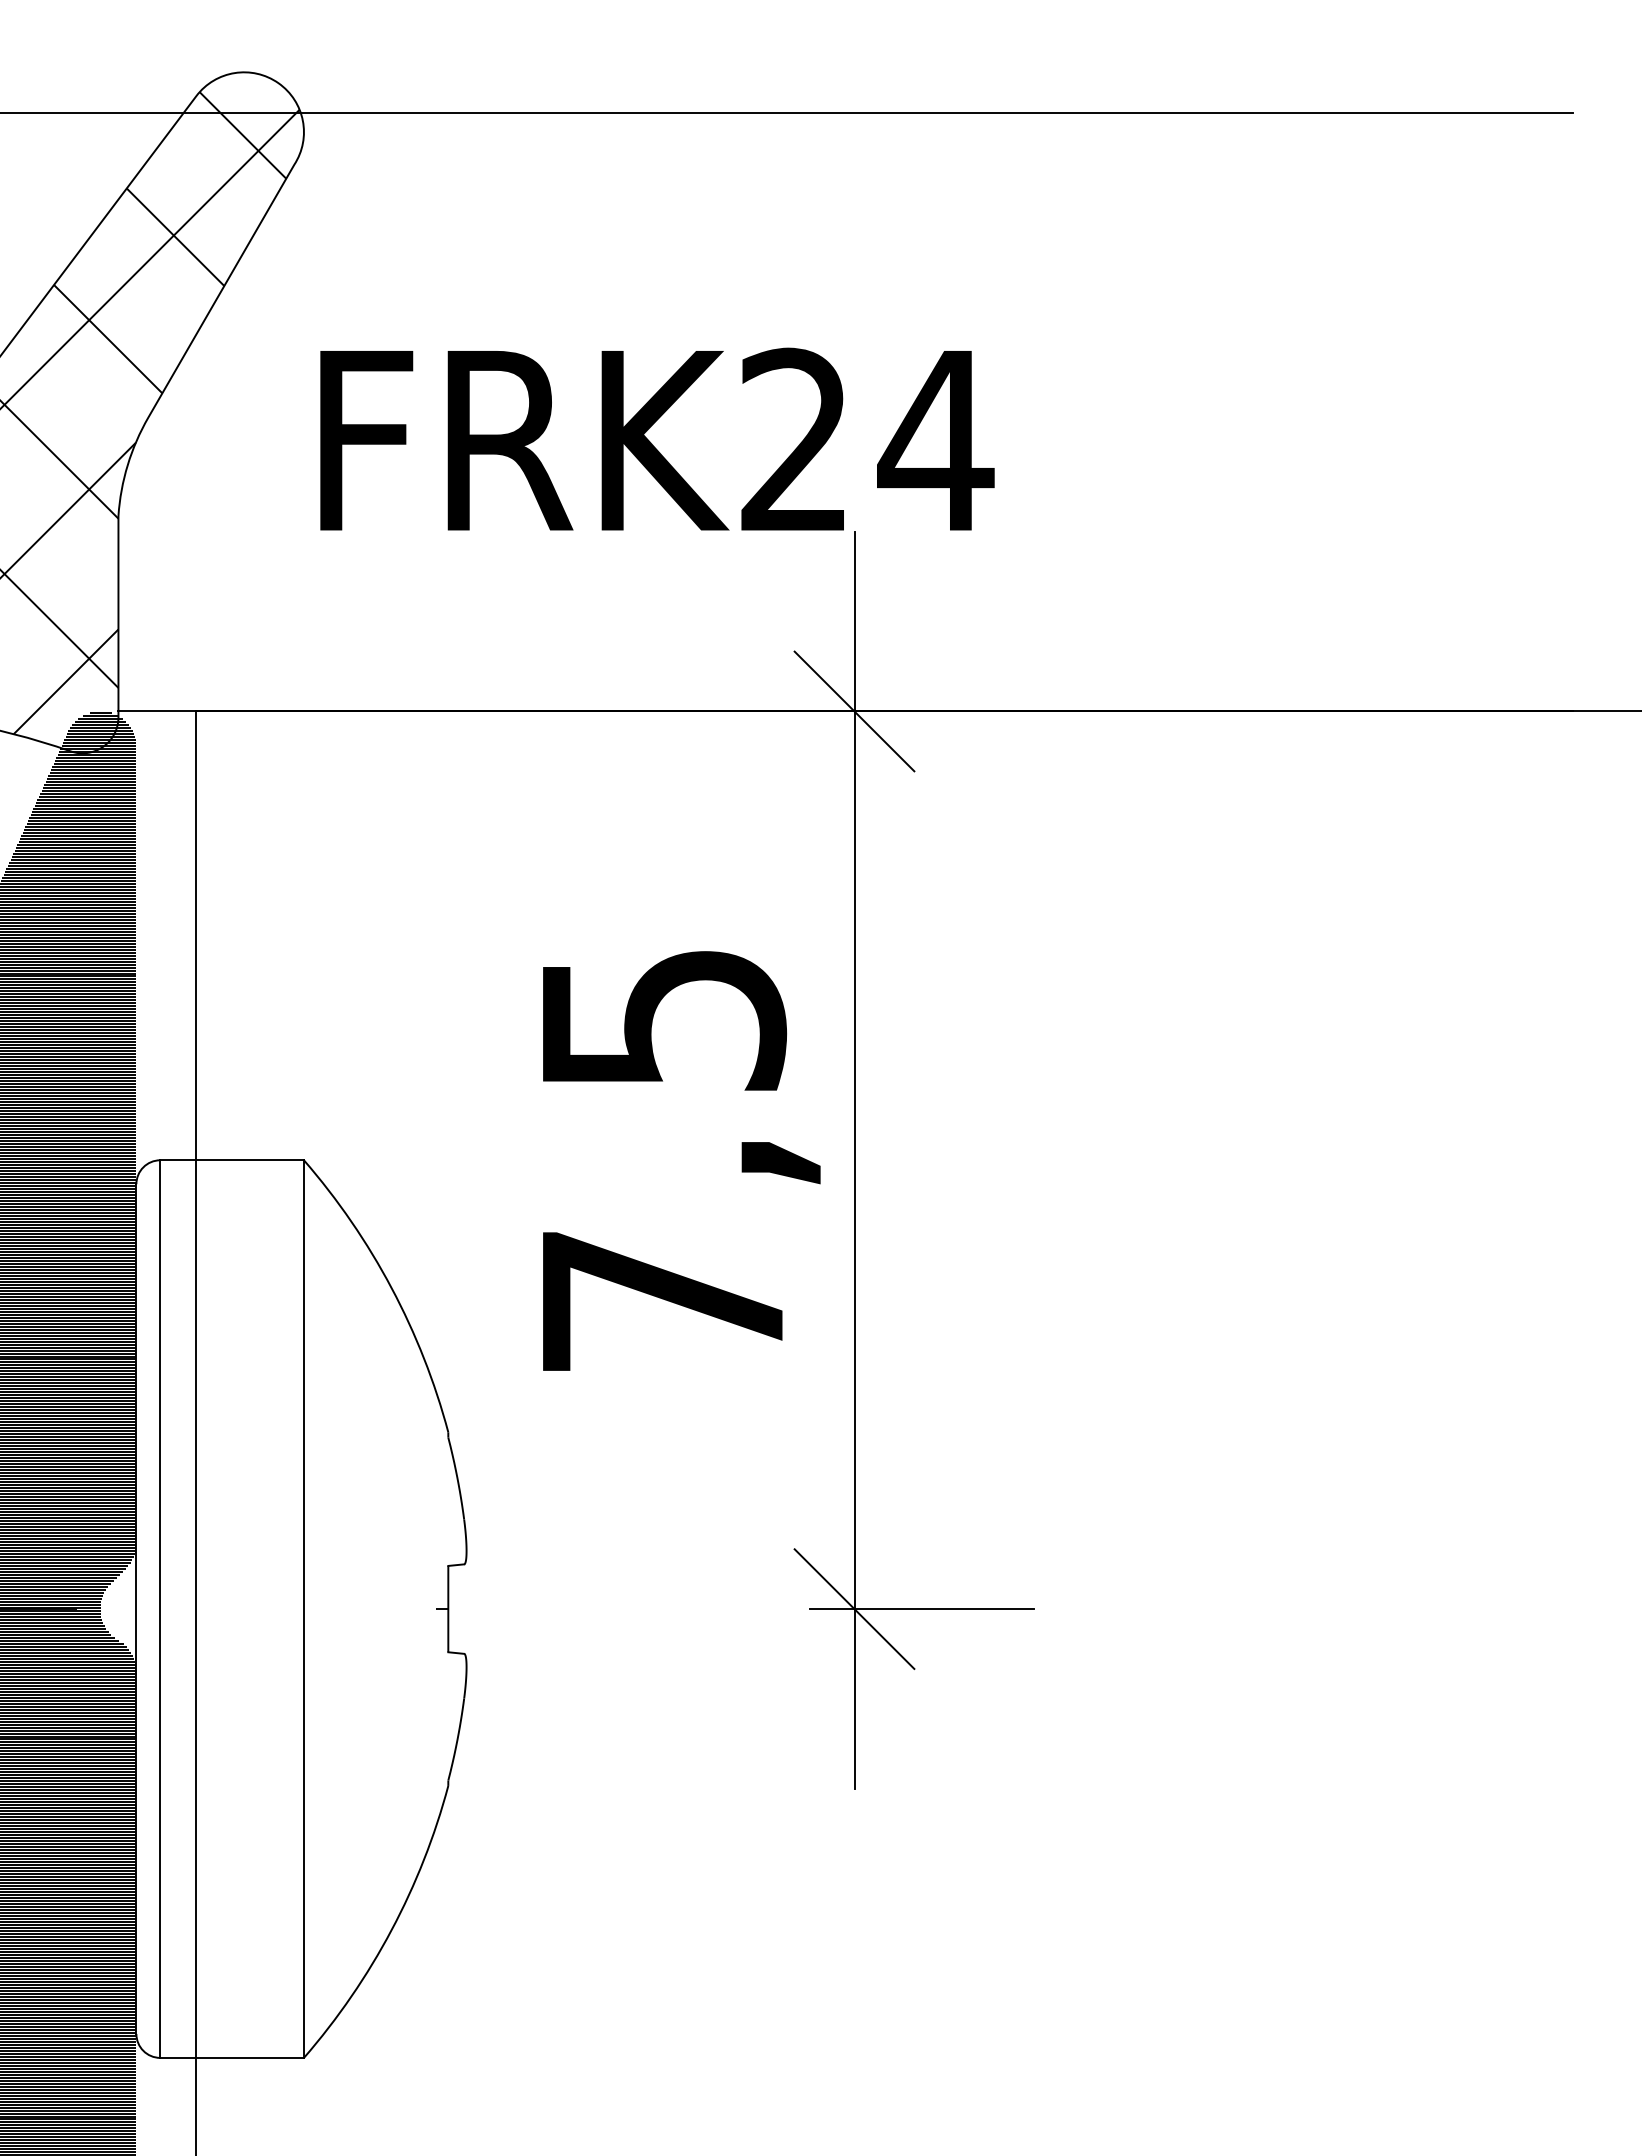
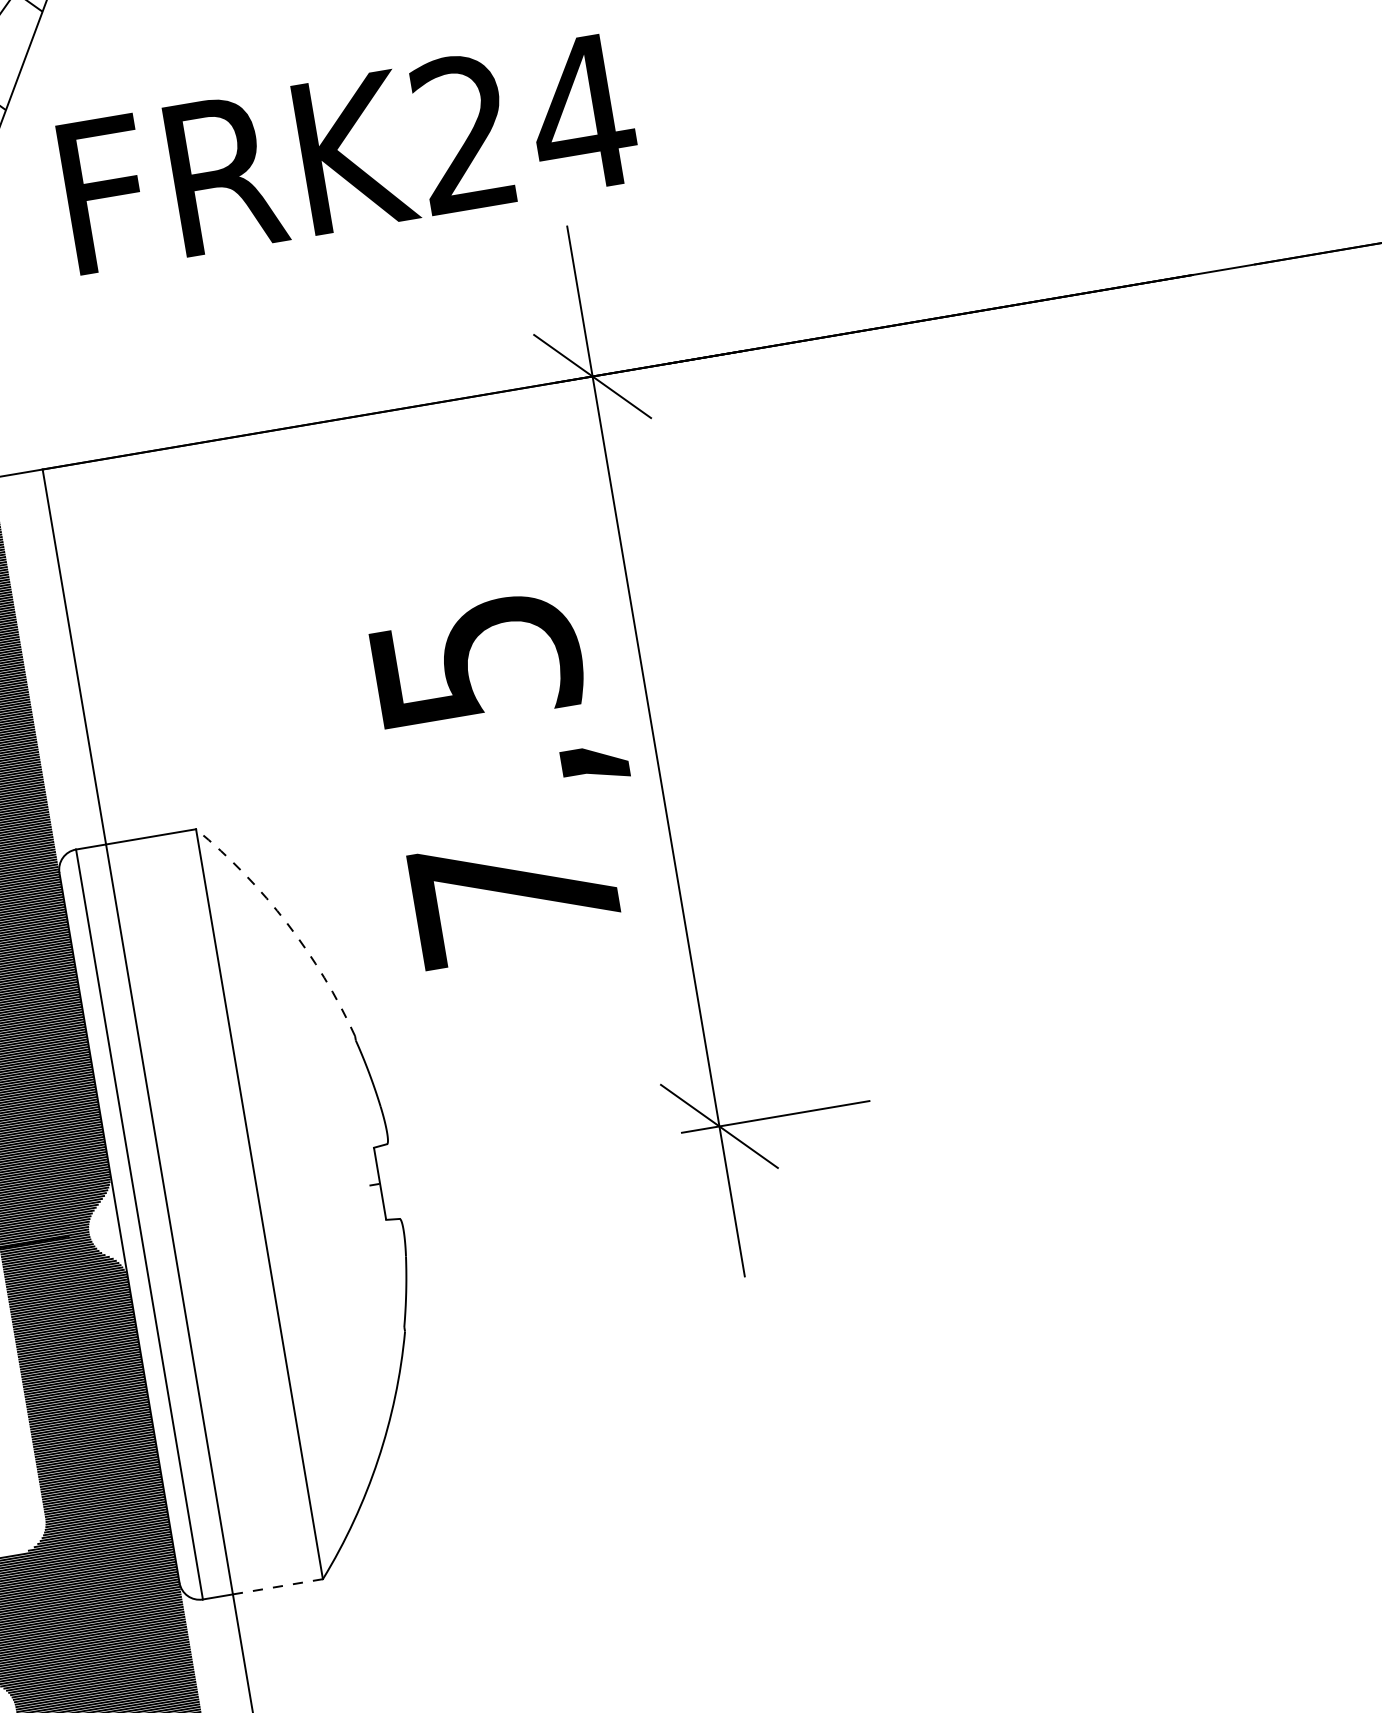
text: (657, 438) -> (349, 151), moved
arc: (391, 1288) -> (287, 924), solid -> dashed
line: (250, 2057) -> (278, 1586), solid -> dashed

